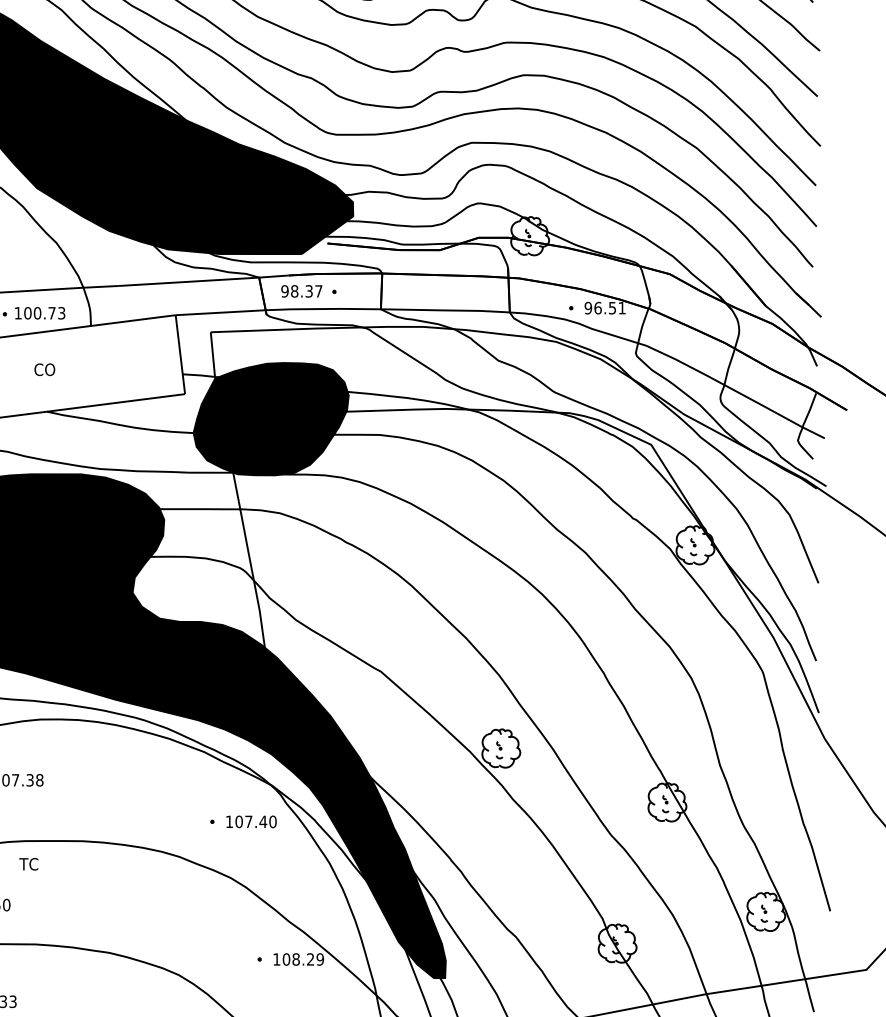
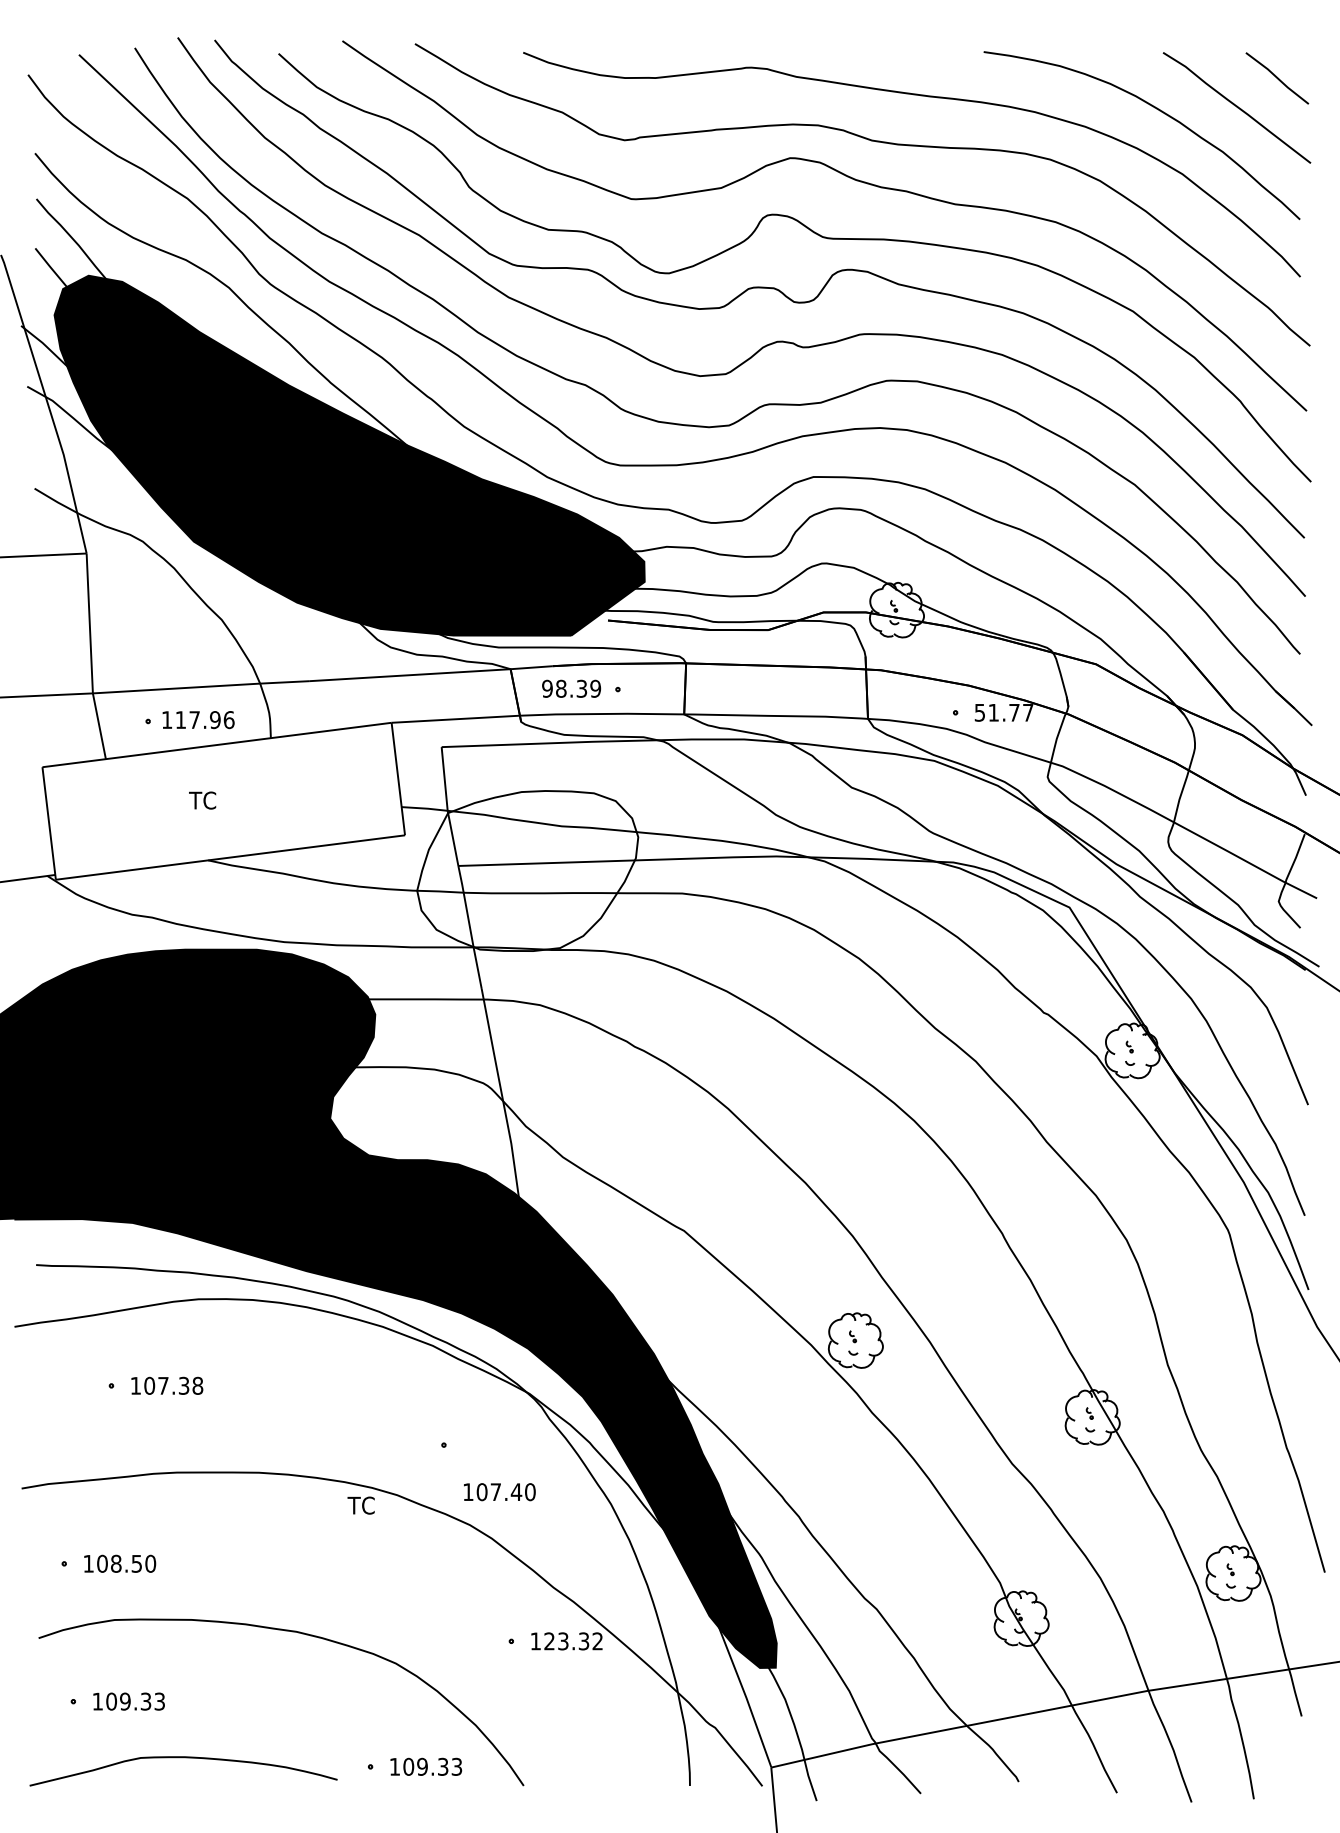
text: (318, 291) -> (595, 688), 98.37 -> 98.39
text: (604, 307) -> (1003, 712), 96.51 -> 51.77
text: (44, 313) -> (204, 720), 100.73 -> 117.96
text: (44, 369) -> (204, 800), CO -> TC
fill: (271, 419) -> (527, 871), removed
text: (251, 822) -> (499, 1492), moved
text: (28, 864) -> (360, 1505), moved
text: (303, 959) -> (573, 1641), 108.29 -> 123.32

